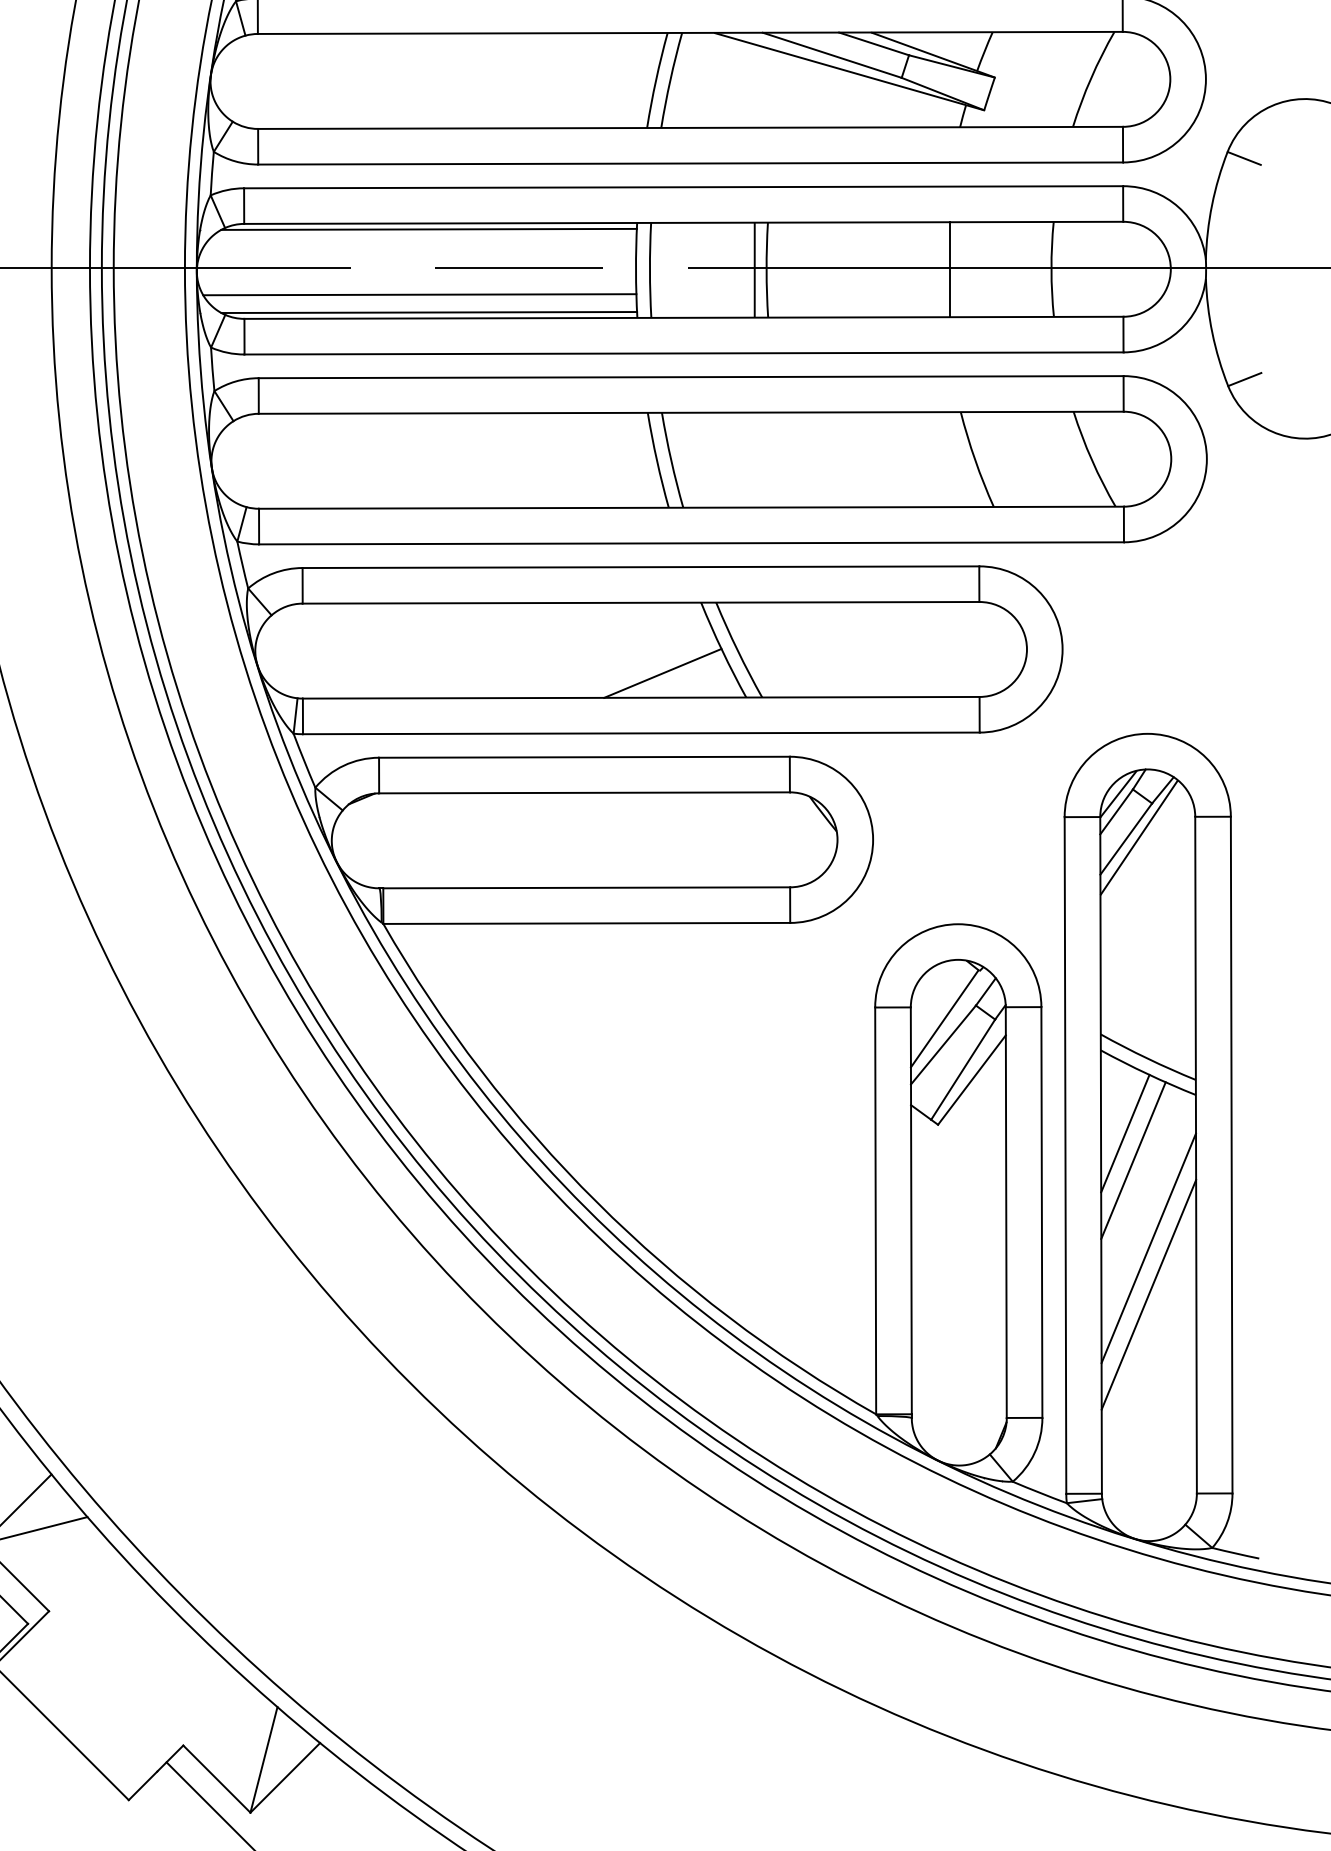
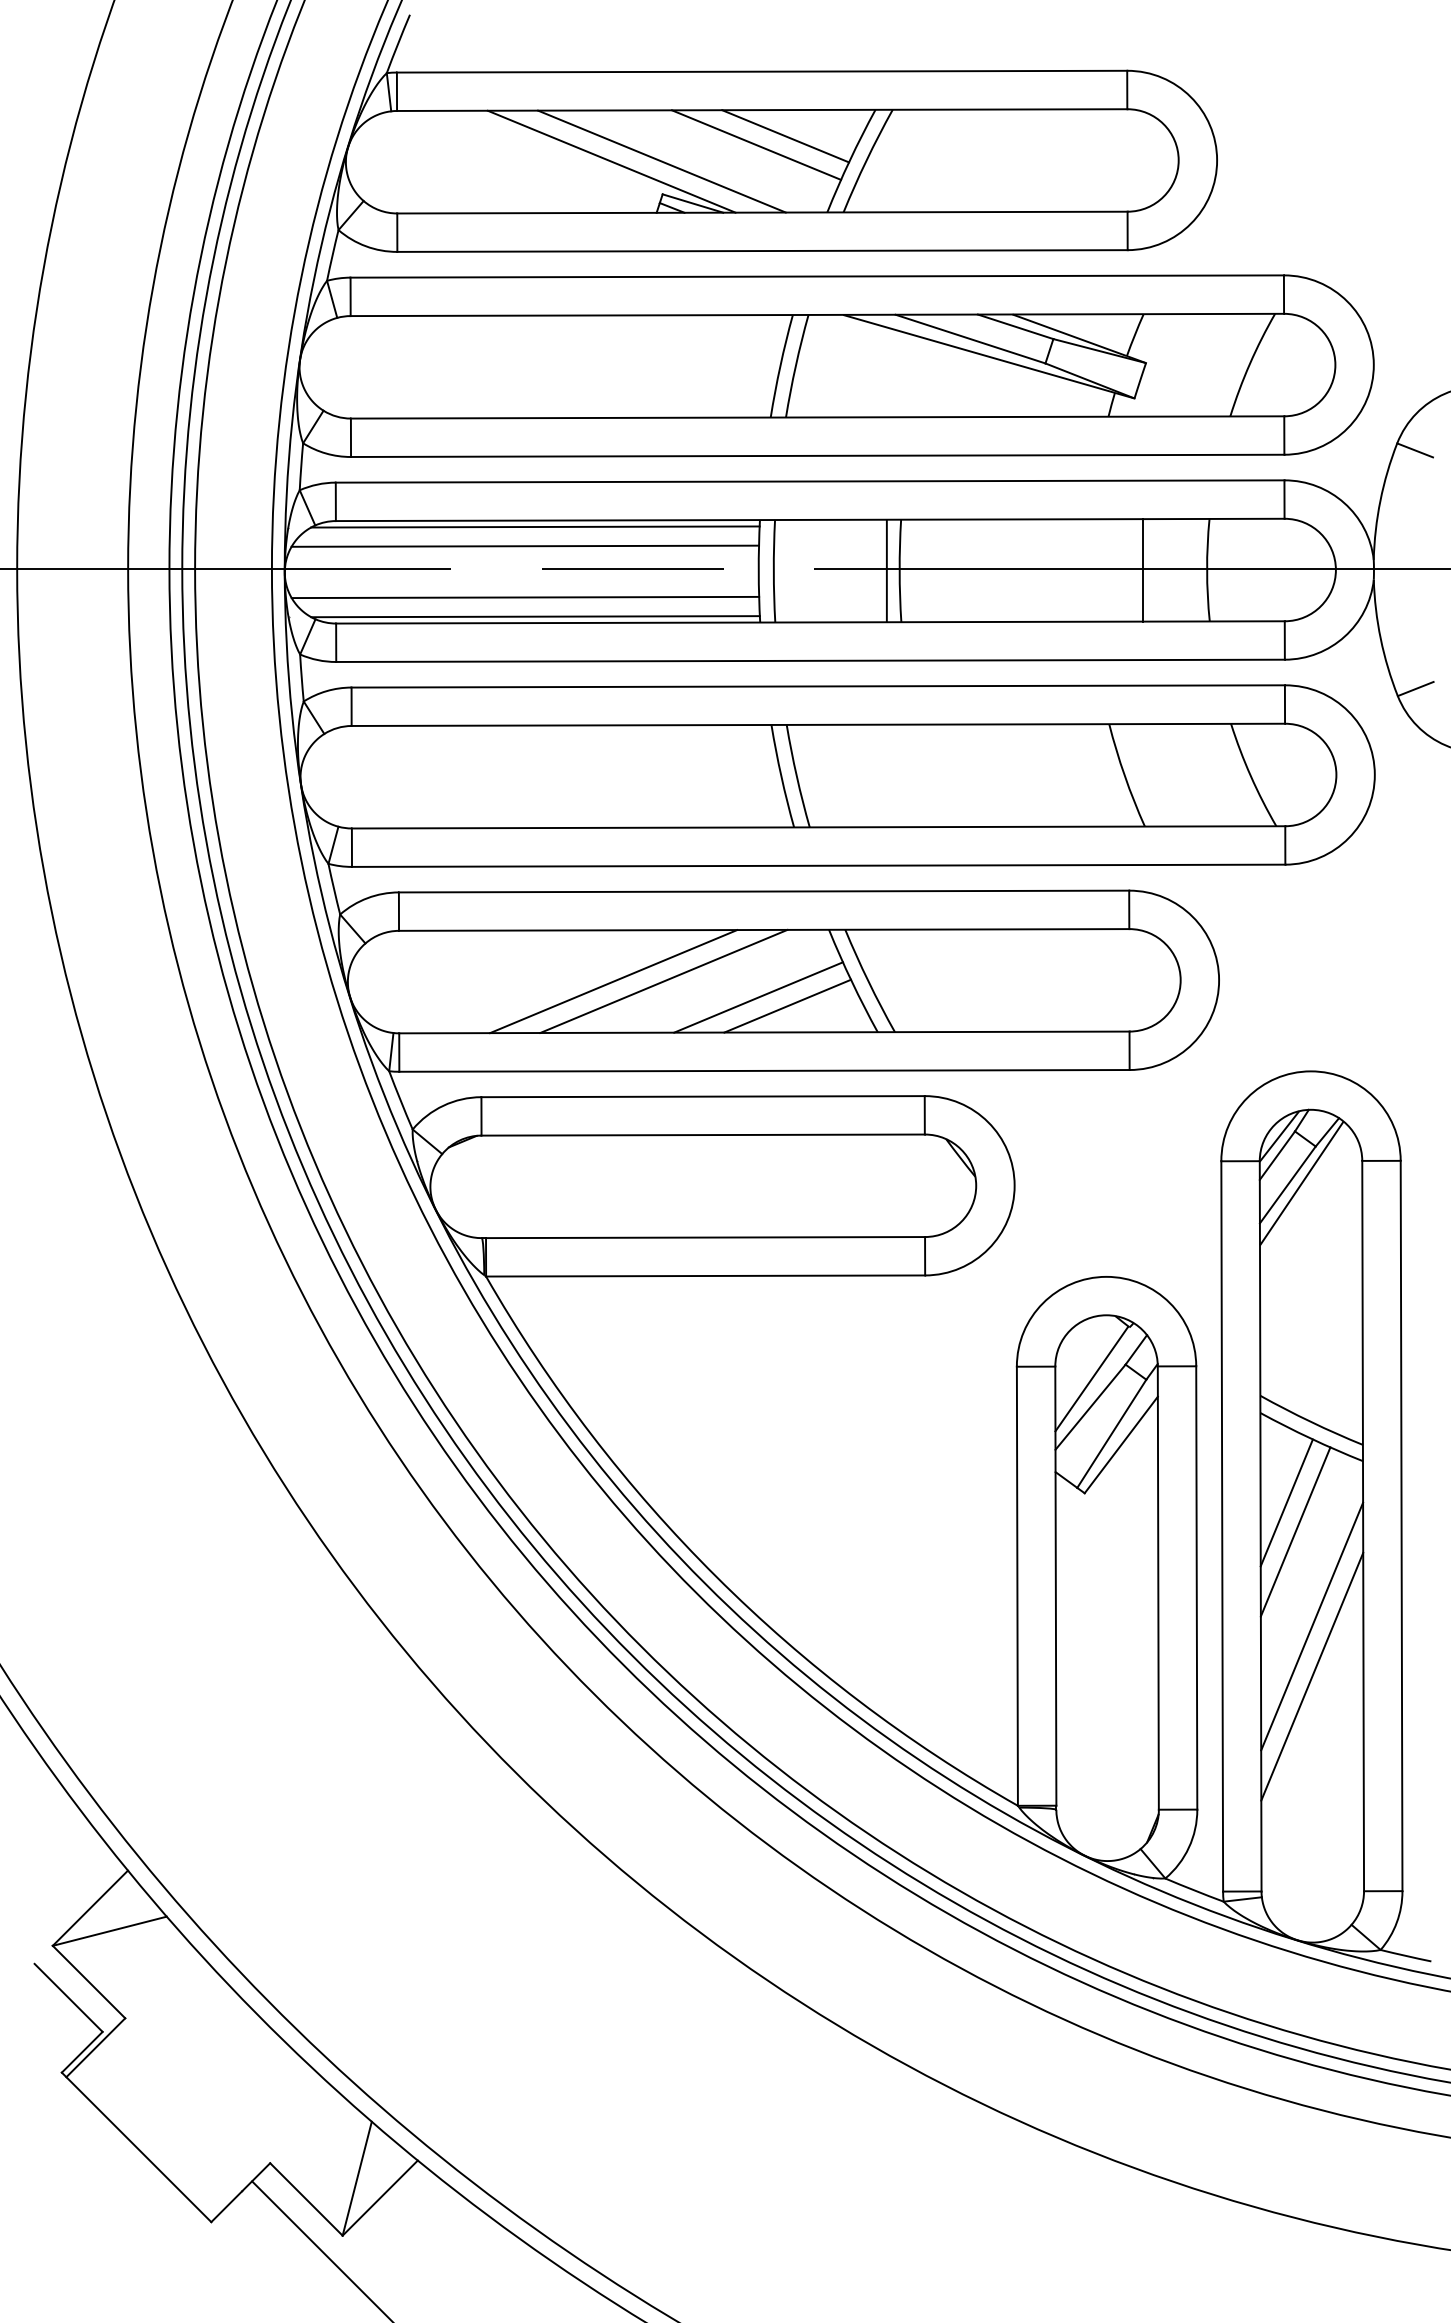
line: (419, 246) -> (525, 545), added
line: (950, 269) -> (1143, 570), moved
line: (547, 649) -> (663, 980), added
line: (501, 650) -> (613, 981), added
line: (635, 665) -> (758, 997), added

